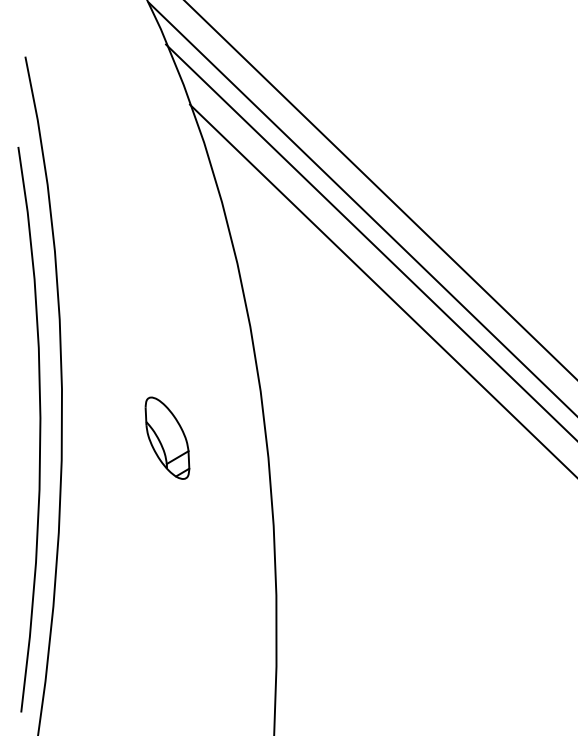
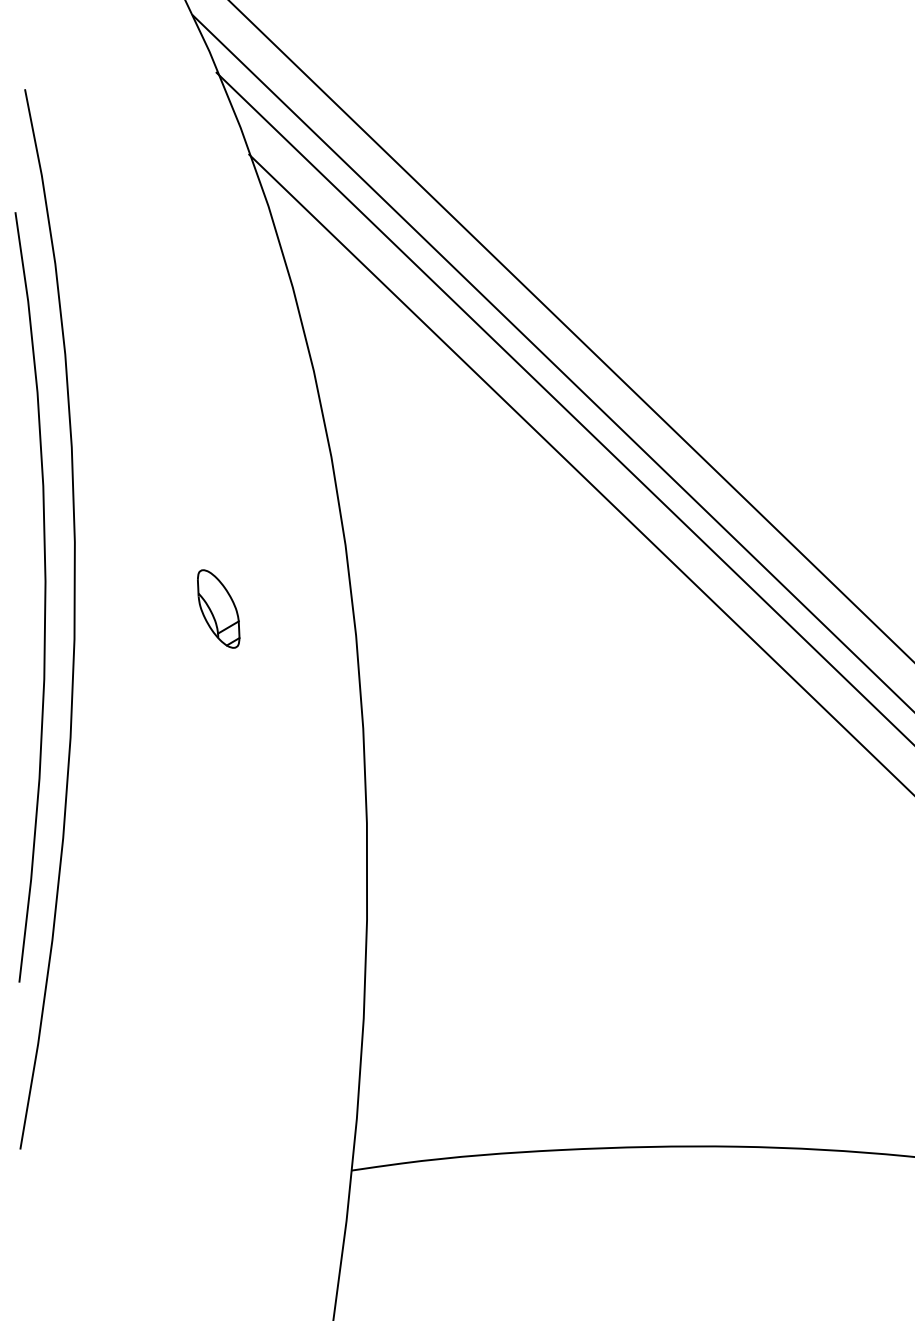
part: (167, 437) -> (218, 608), size x0.7

